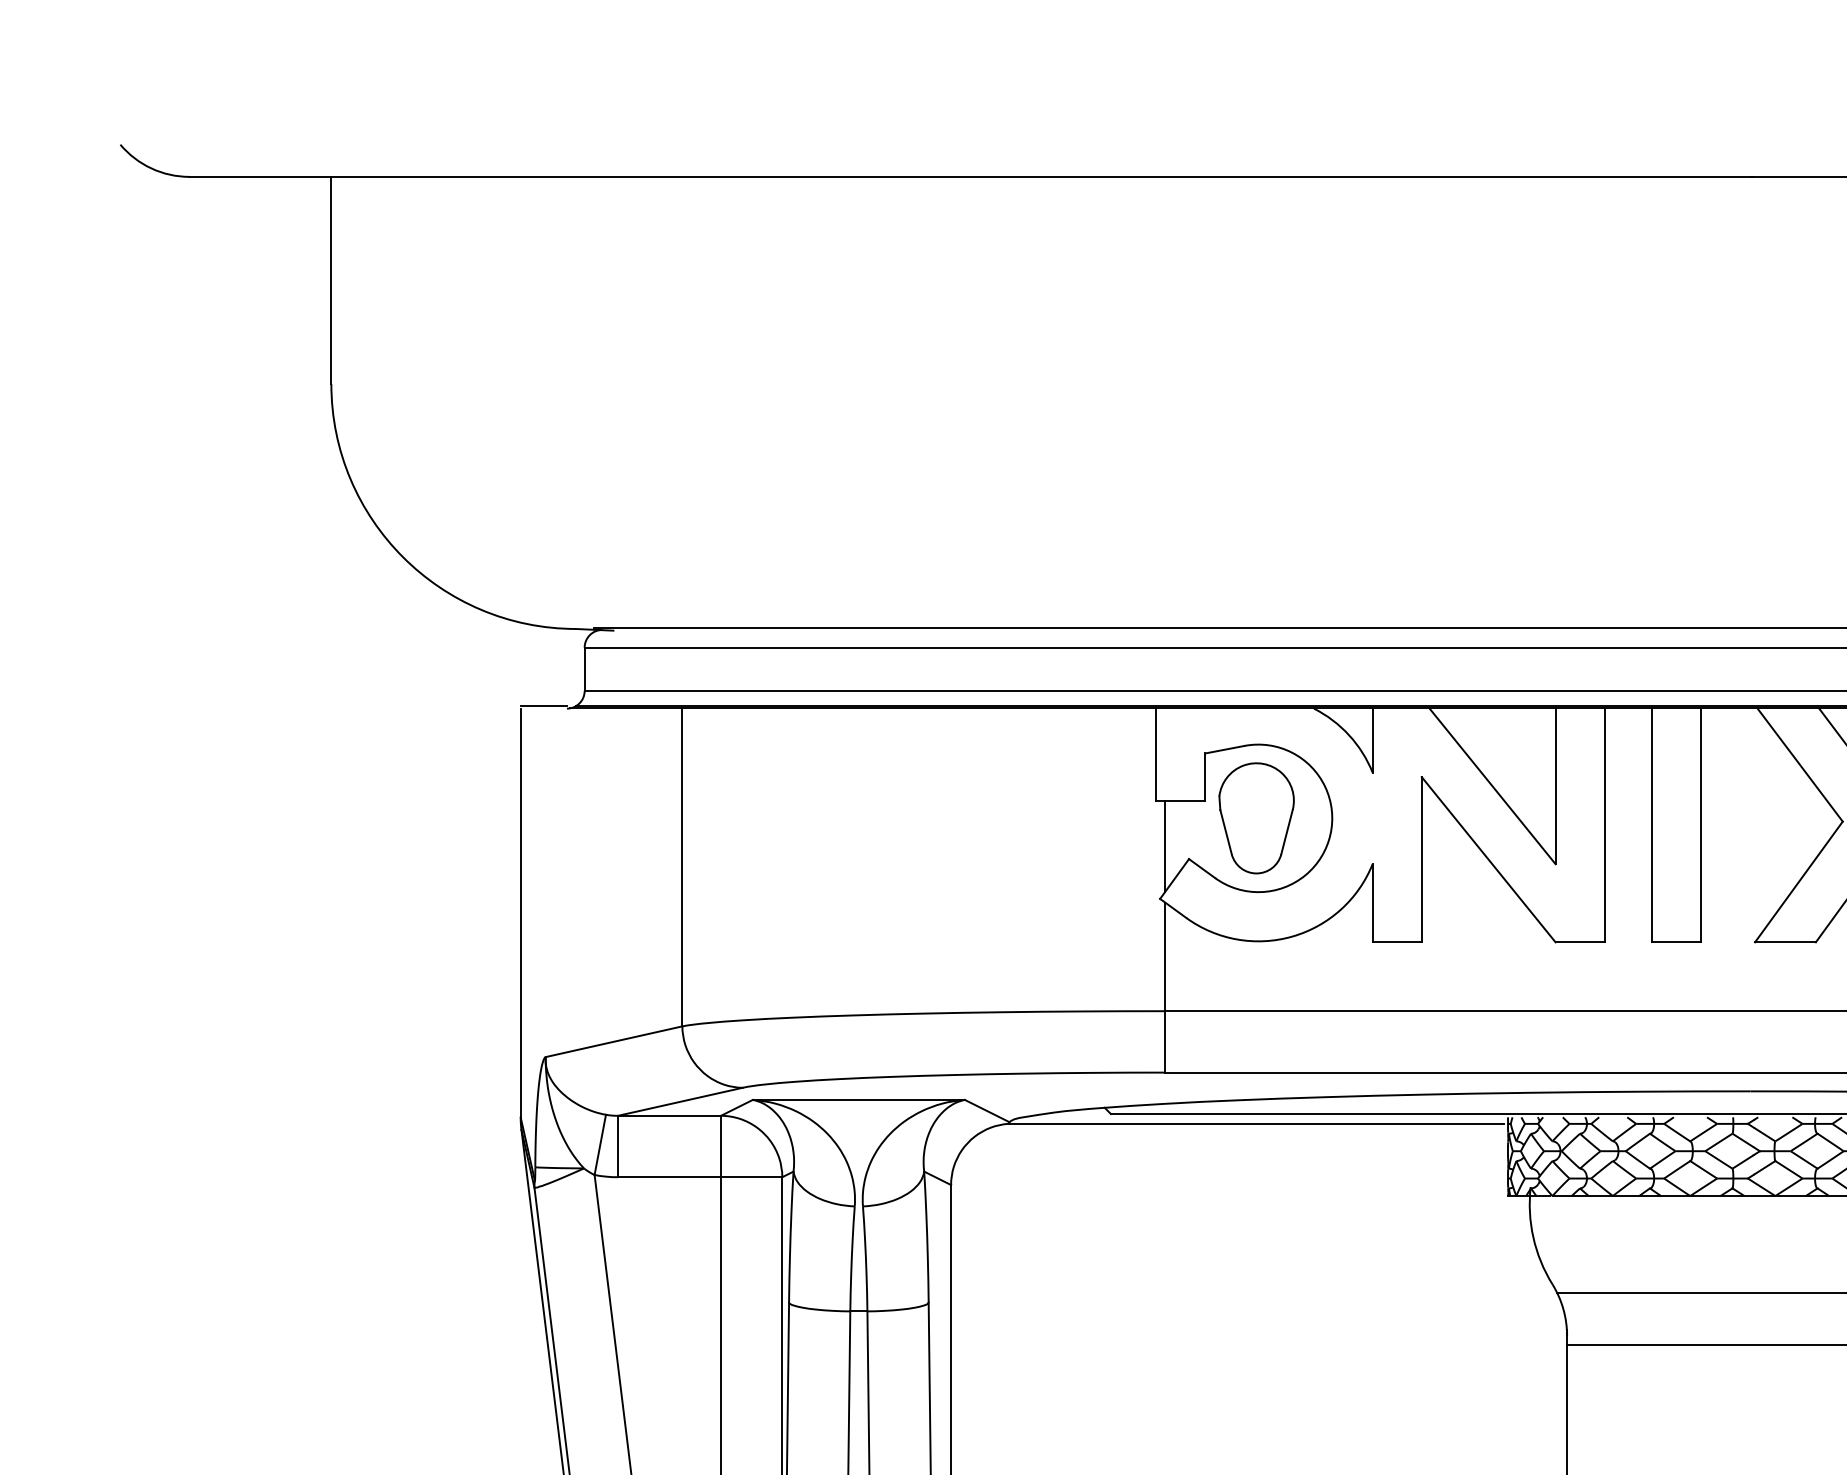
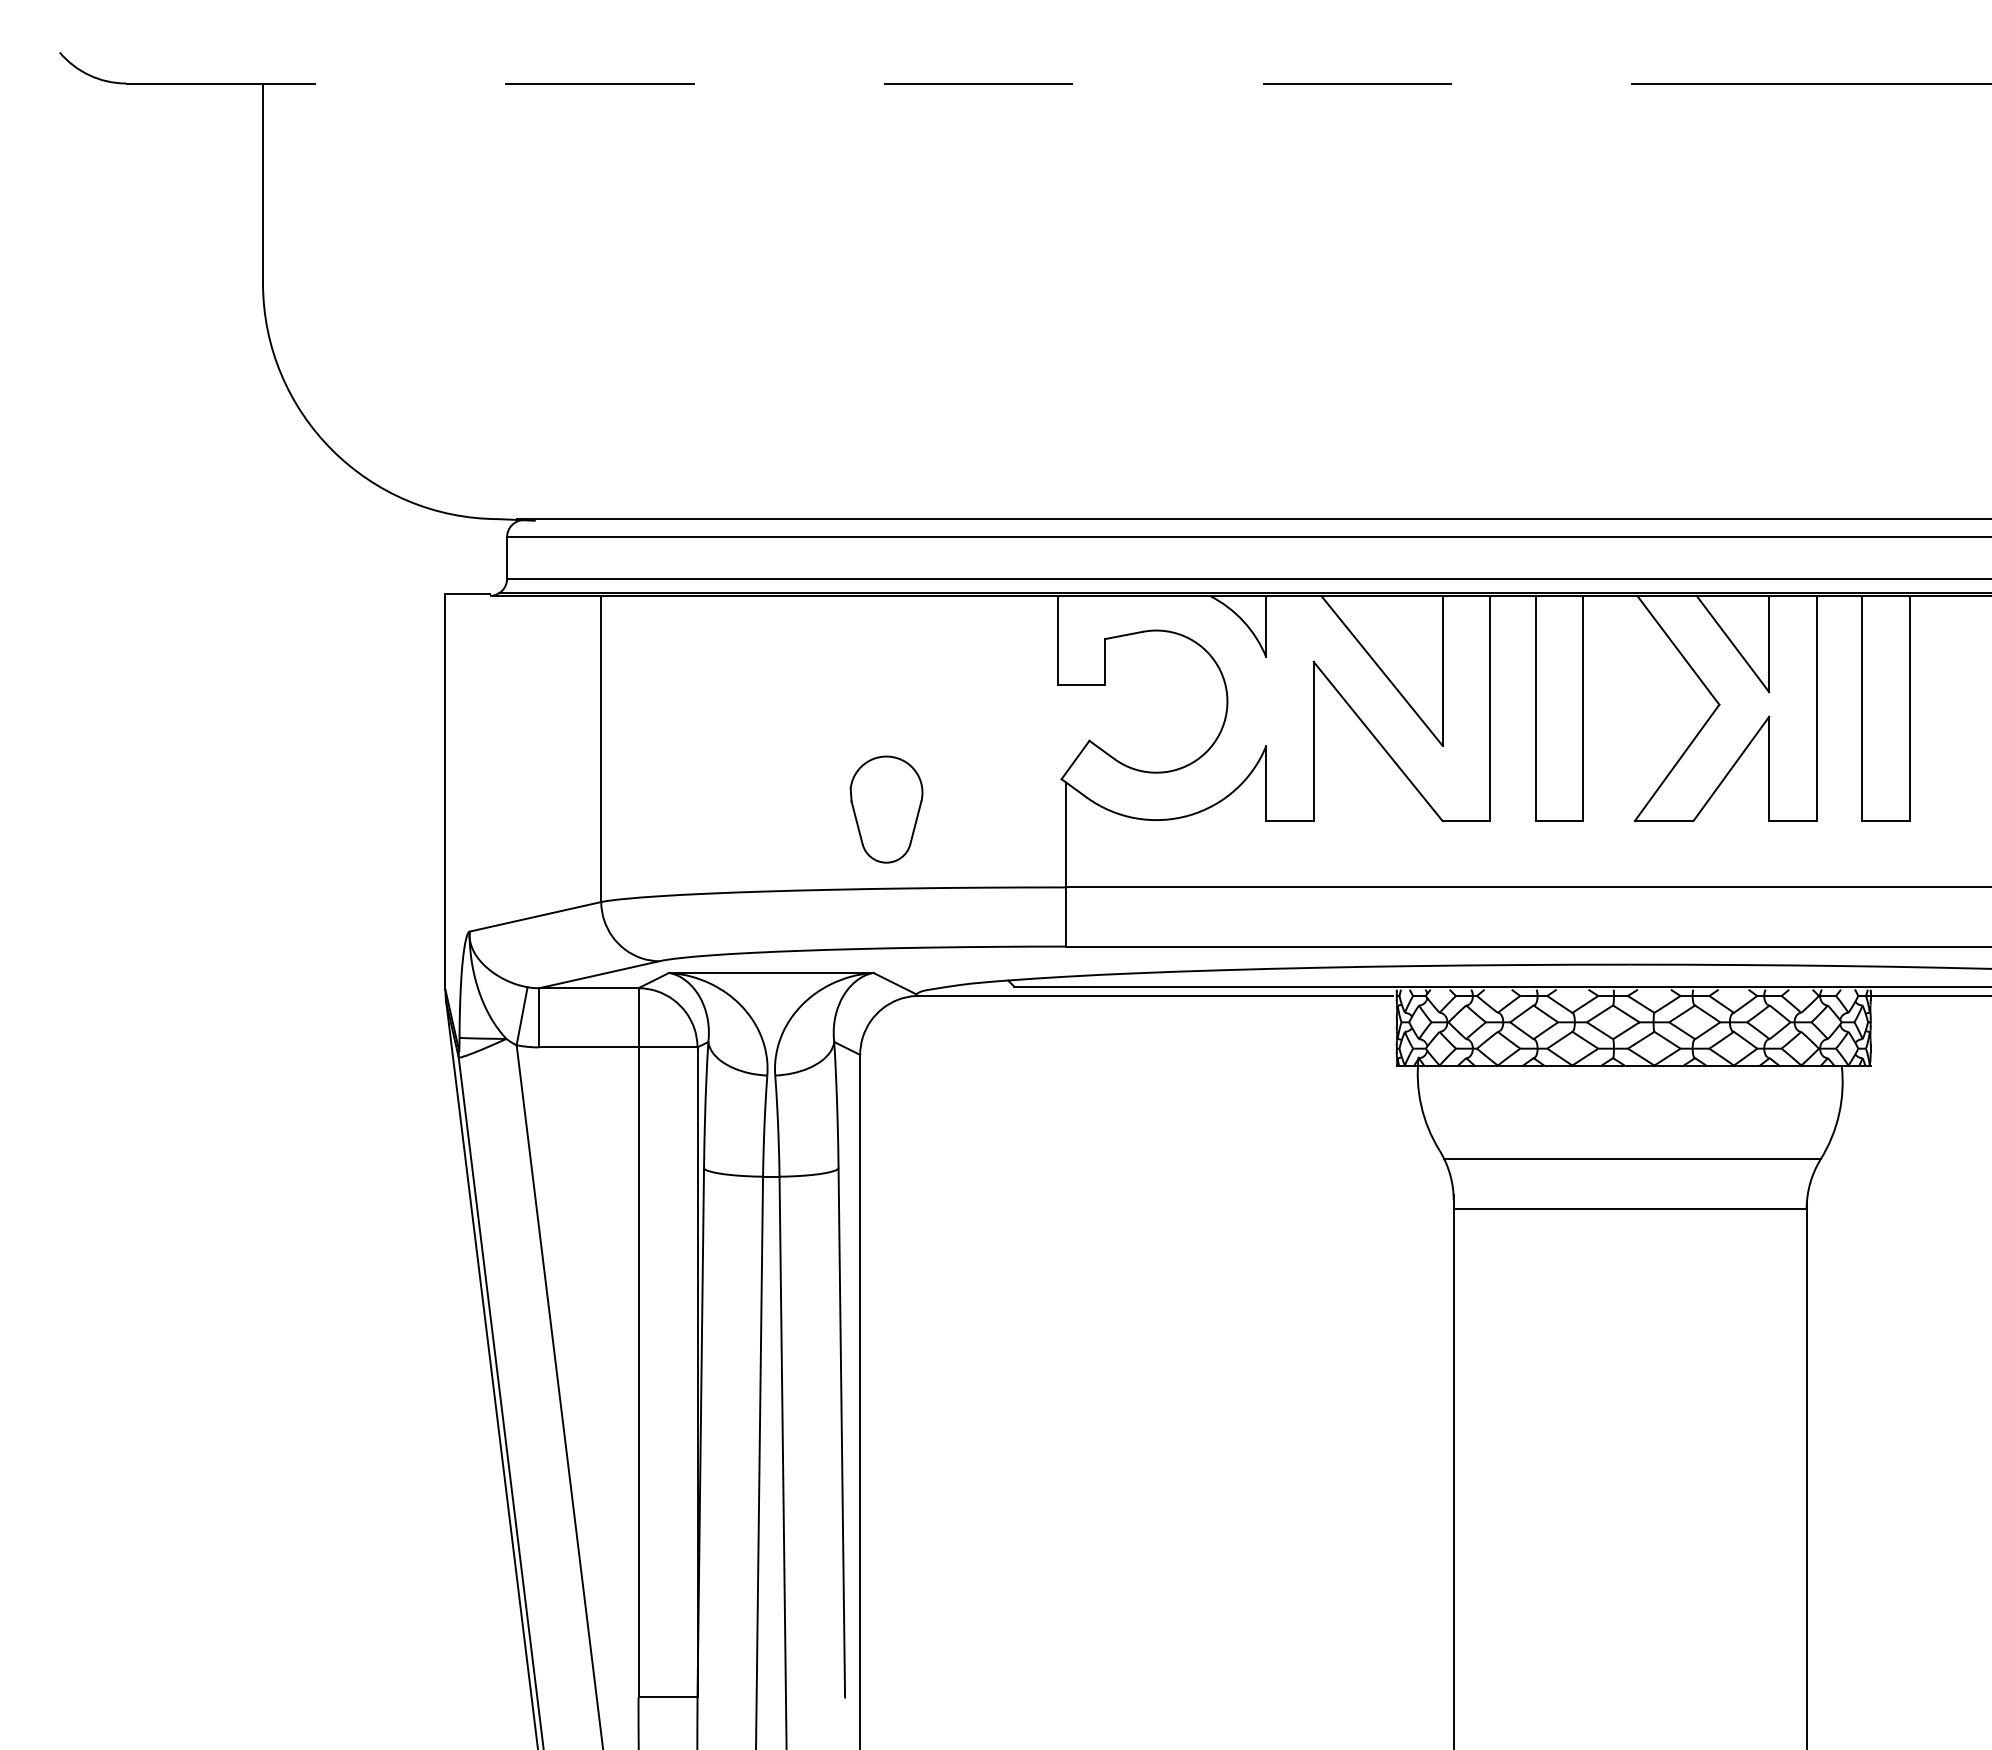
line: (971, 176) -> (879, 83), solid -> dashed
part: (1256, 818) -> (886, 809), moved
line: (1165, 846) -> (1066, 728), removed

